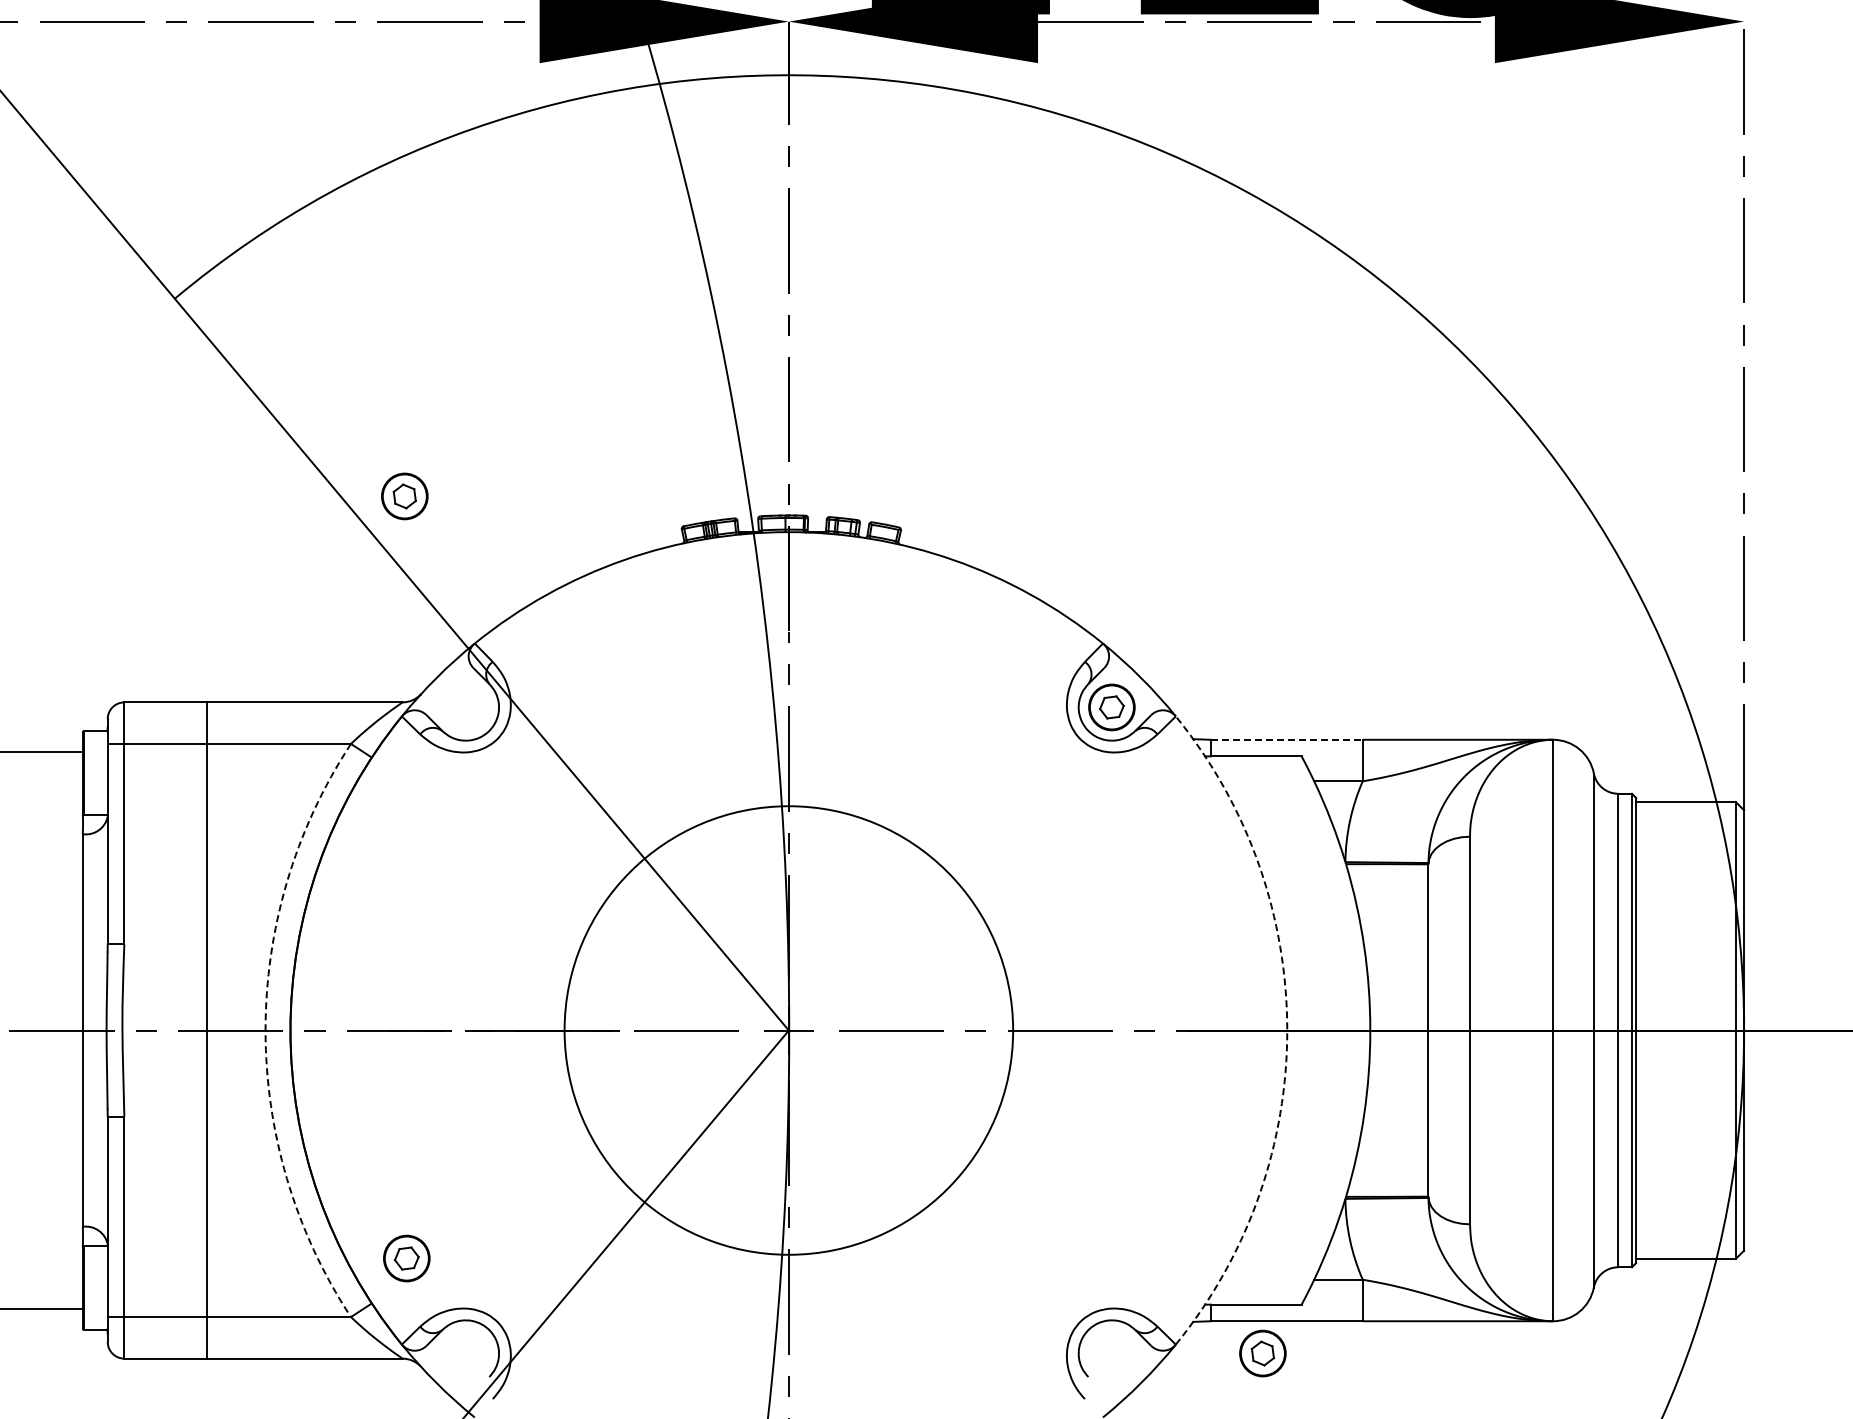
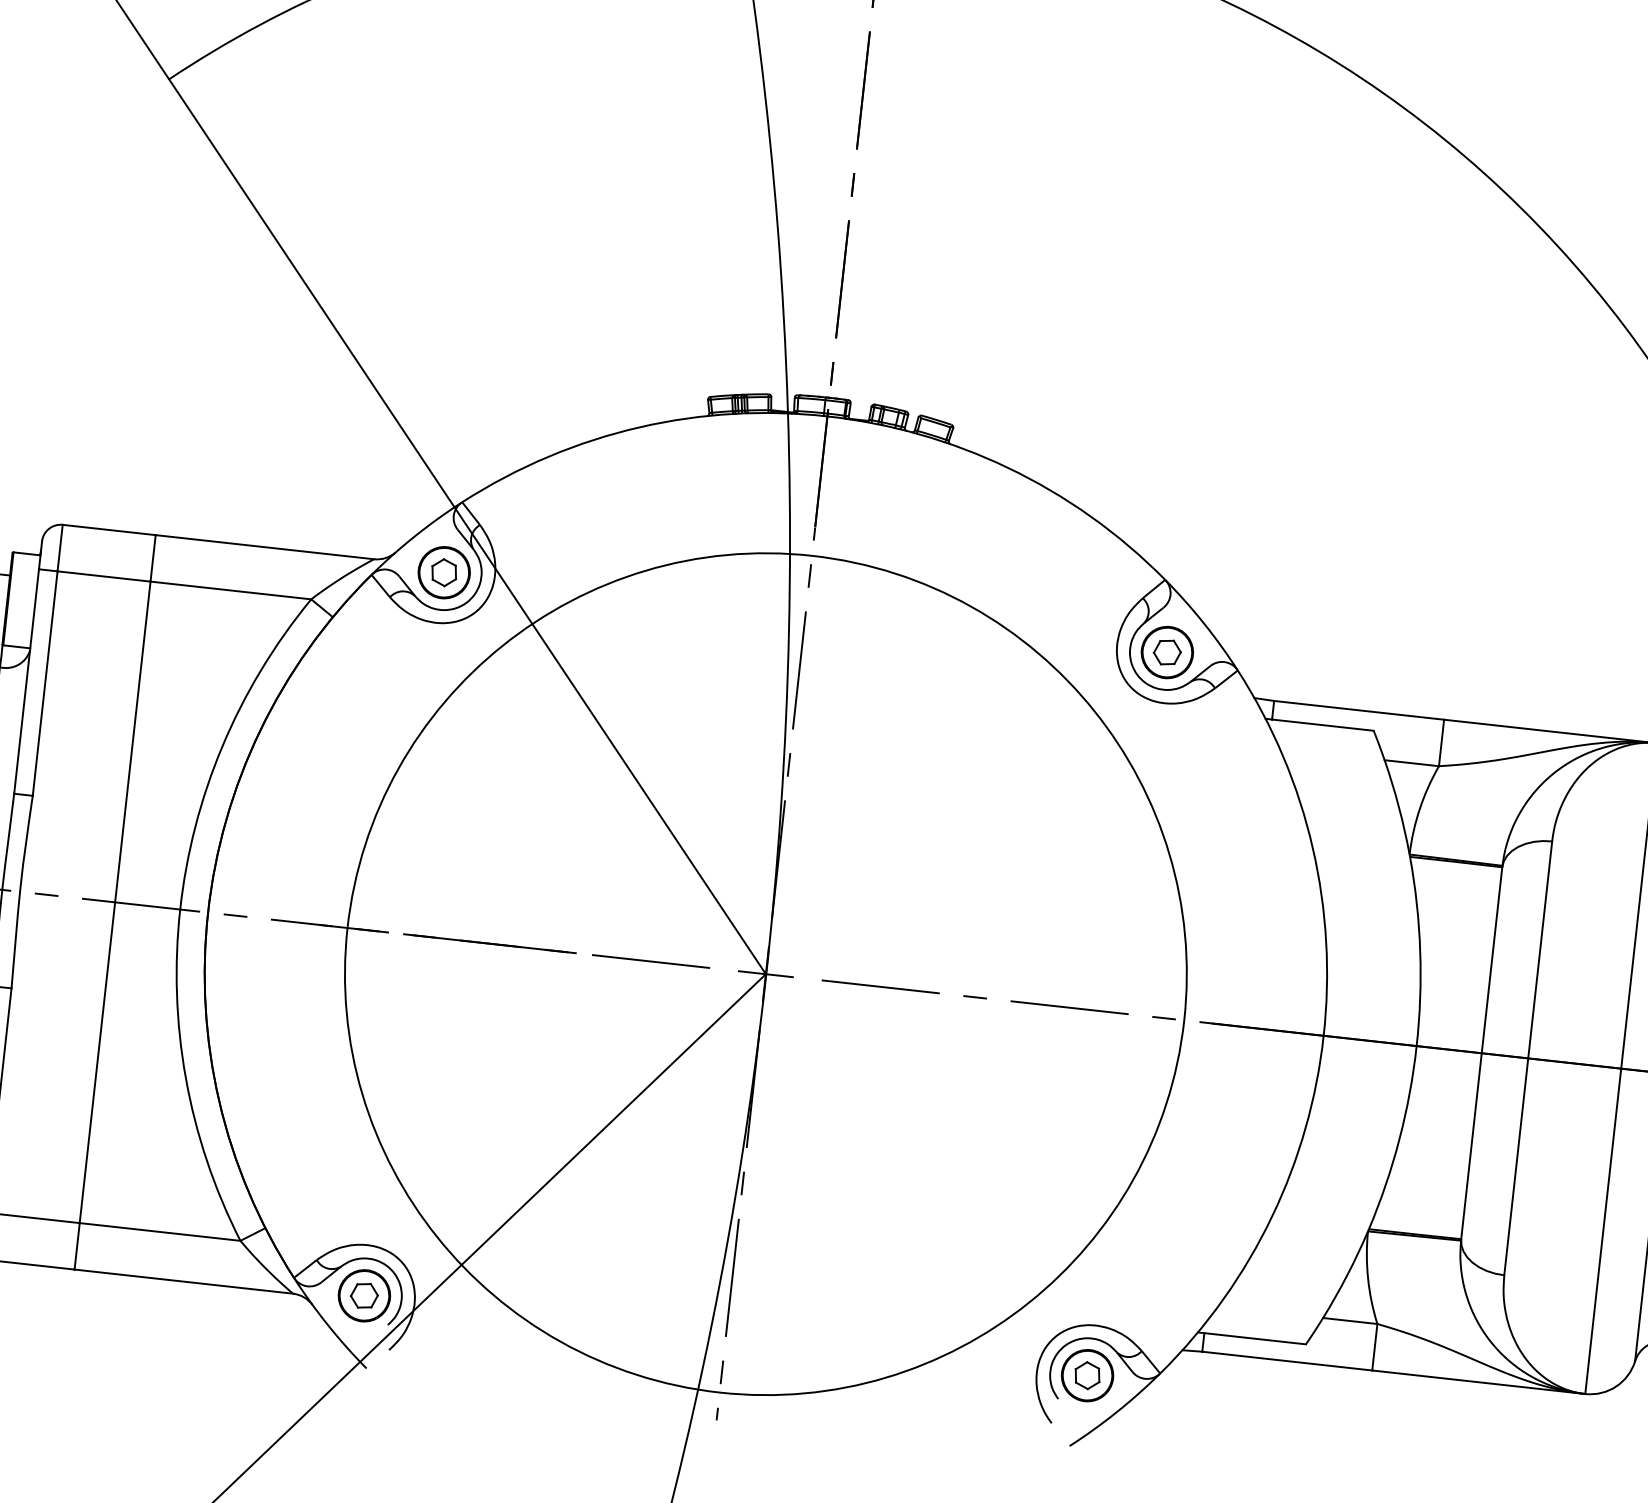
part: (404, 496) -> (443, 572), moved
line: (1286, 739) -> (1358, 709), dashed -> solid
arc: (265, 1030) -> (180, 909), dashed -> solid
circle: (788, 1030) -> (765, 974), size x1.67
arc: (1287, 1030) -> (1323, 1035), dashed -> solid
part: (406, 1258) -> (364, 1295), moved
part: (1262, 1353) -> (1087, 1375), moved

